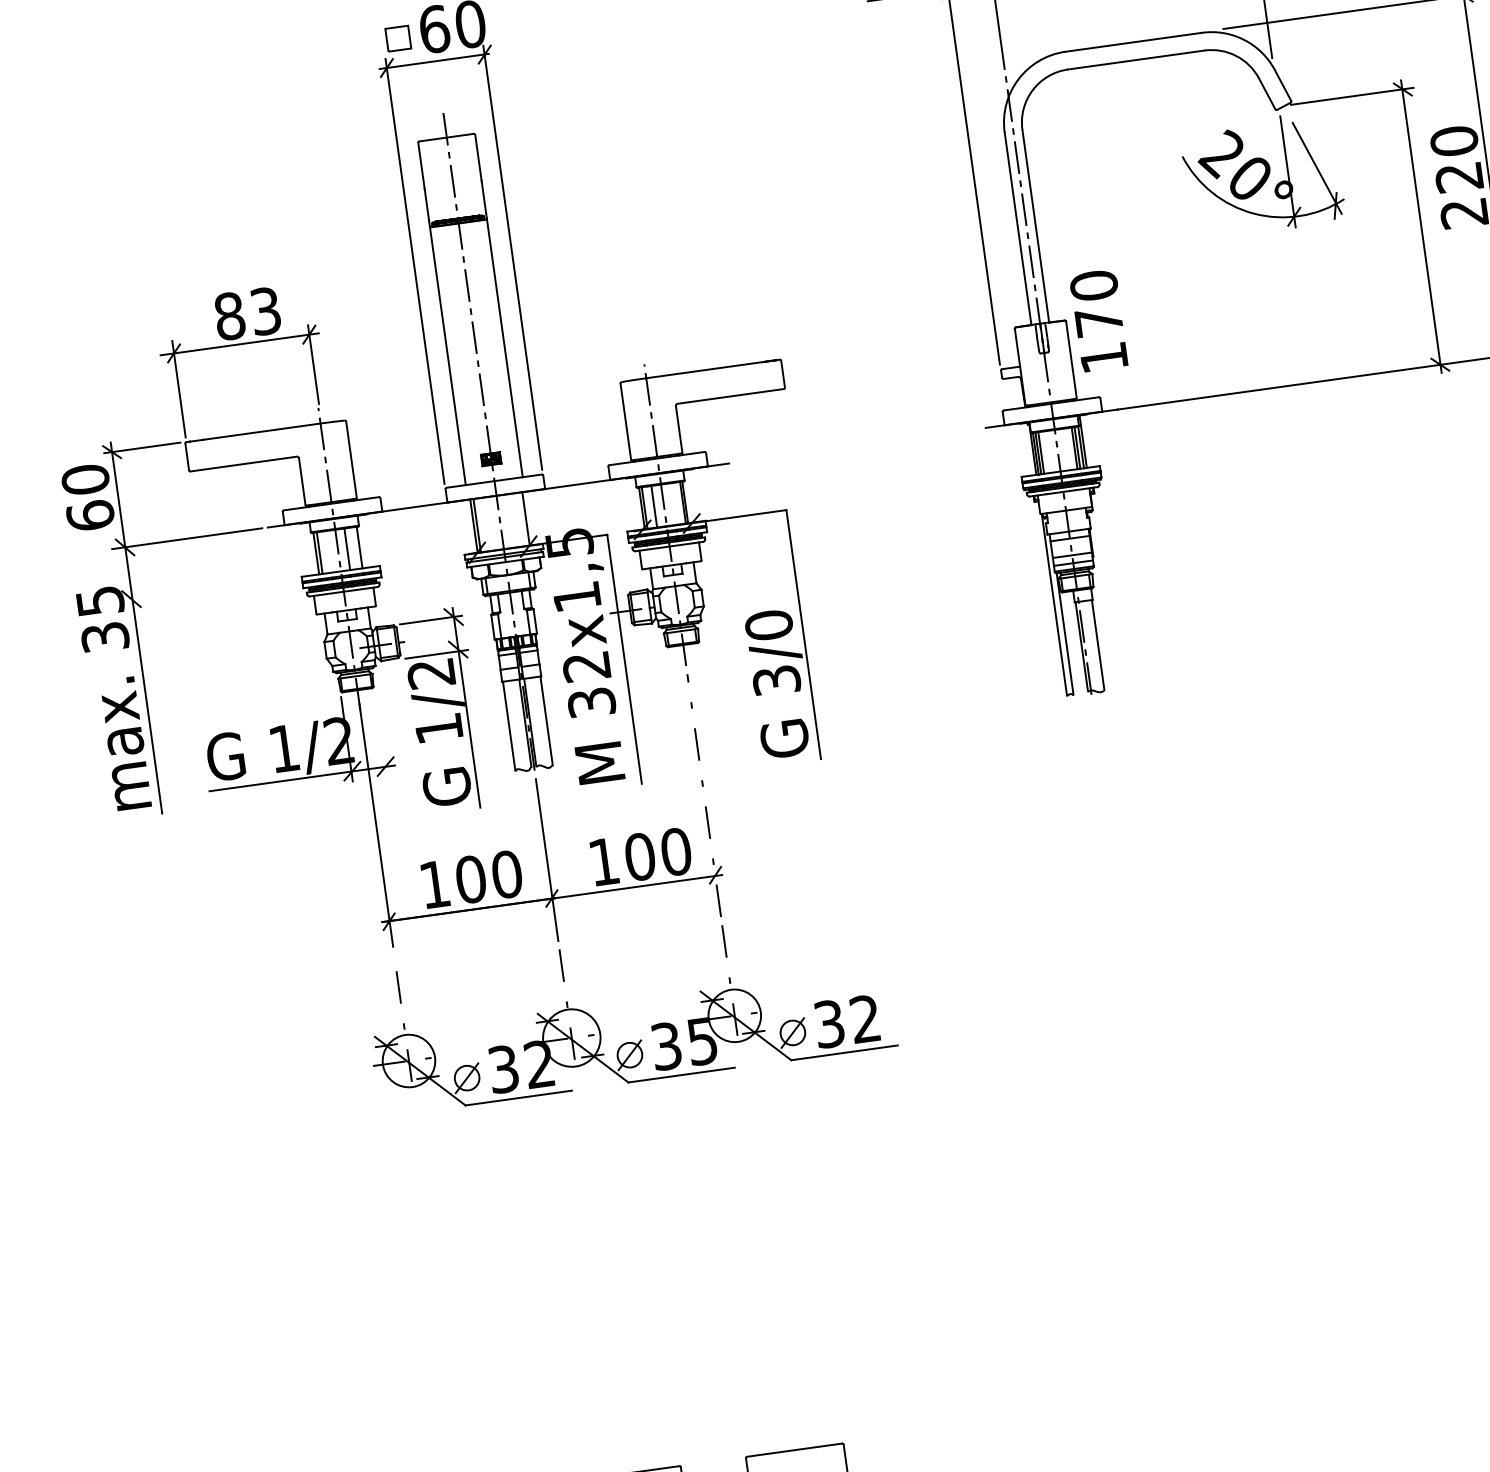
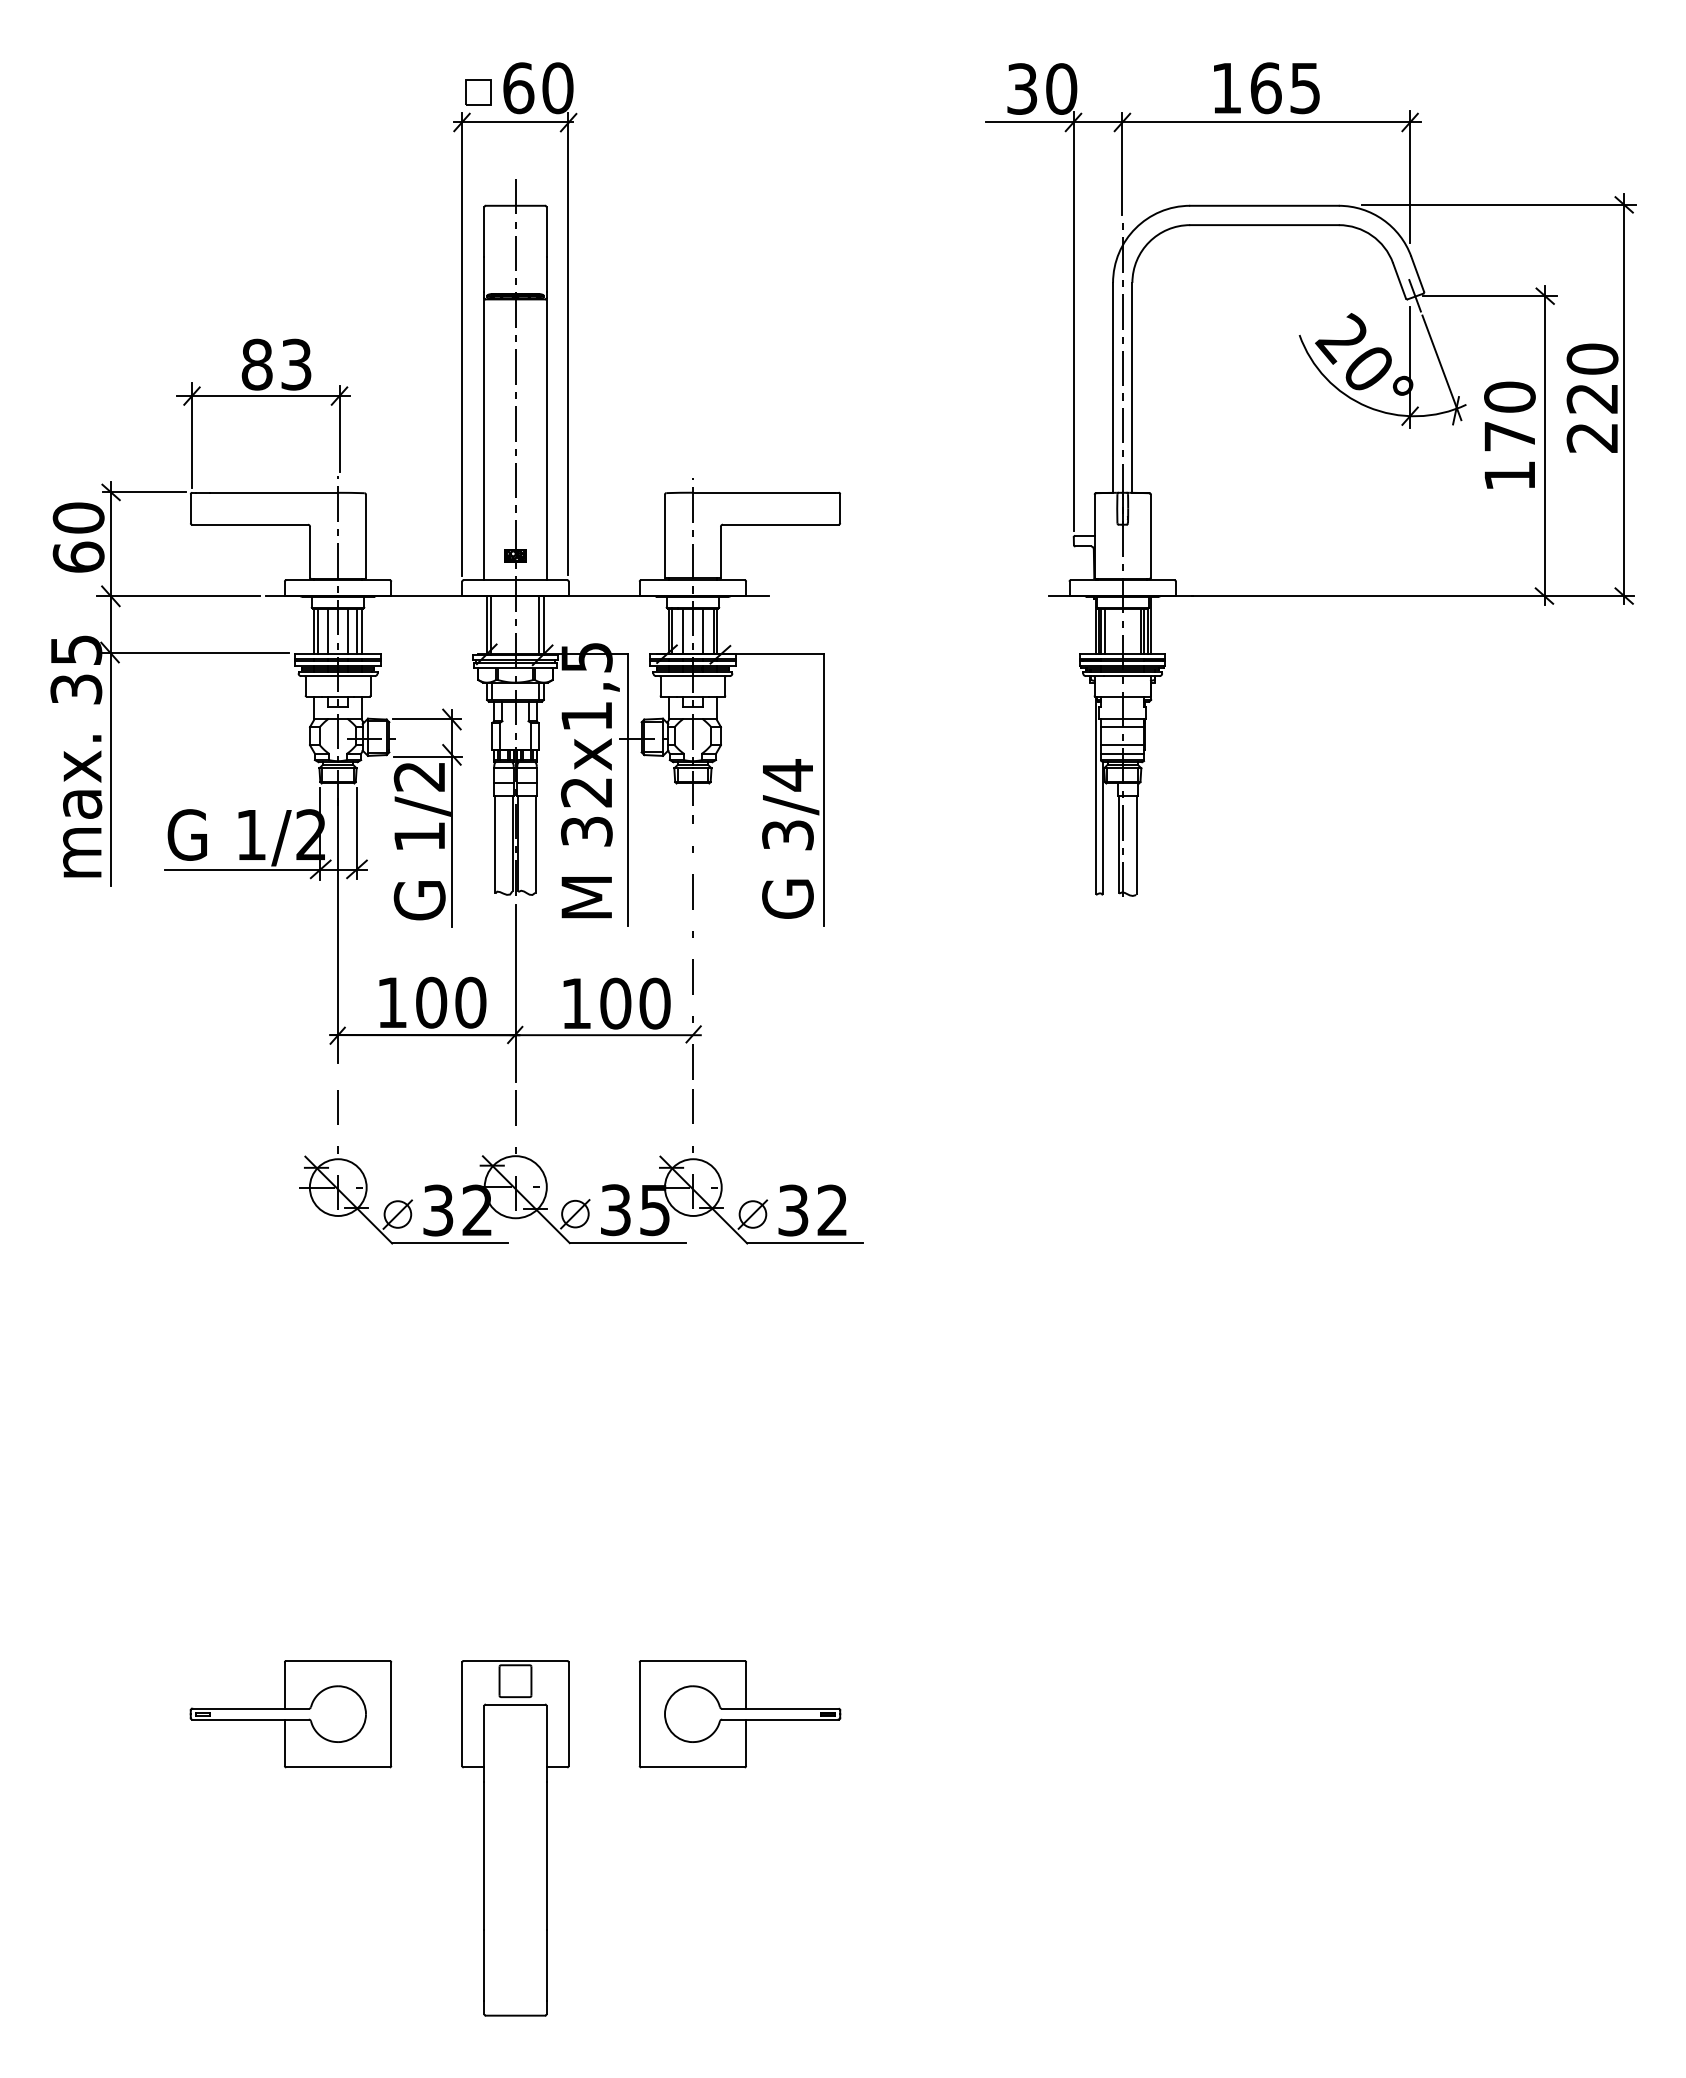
line: (1282, 104) -> (1414, 294), added
text: (1098, 319) -> (1509, 434), moved
line: (673, 503) -> (703, 630), added
line: (522, 519) -> (539, 625), added
line: (355, 547) -> (357, 630), added
line: (328, 551) -> (327, 630), added
line: (208, 588) -> (194, 652), added
text: (768, 625) -> (787, 775), 3/0 -> 3/4
line: (380, 733) -> (356, 833), added

